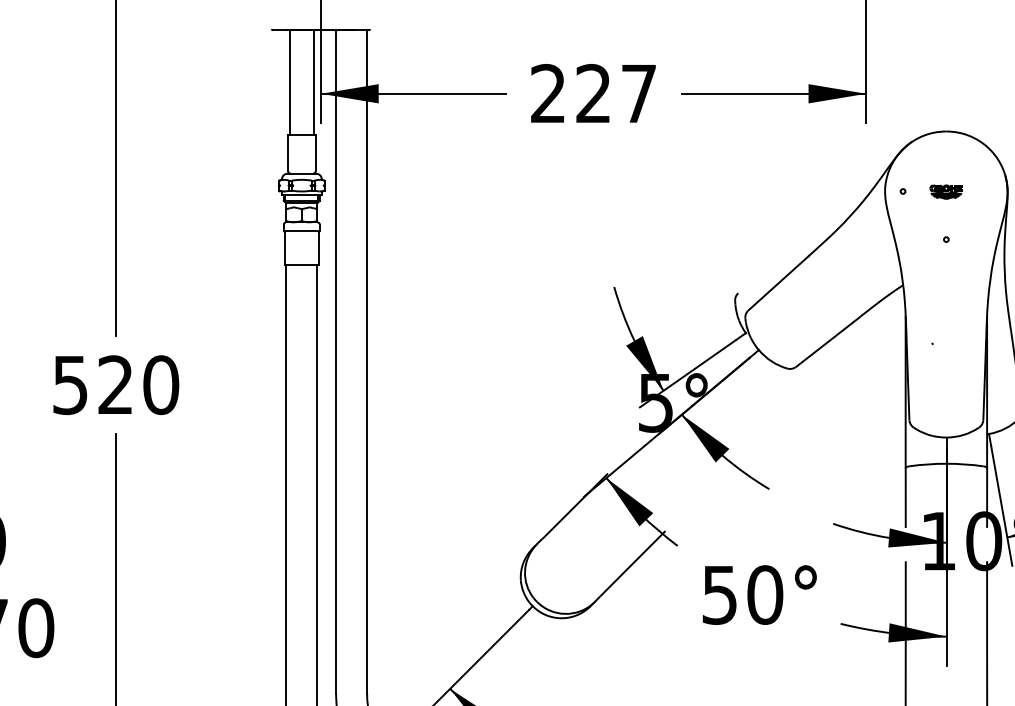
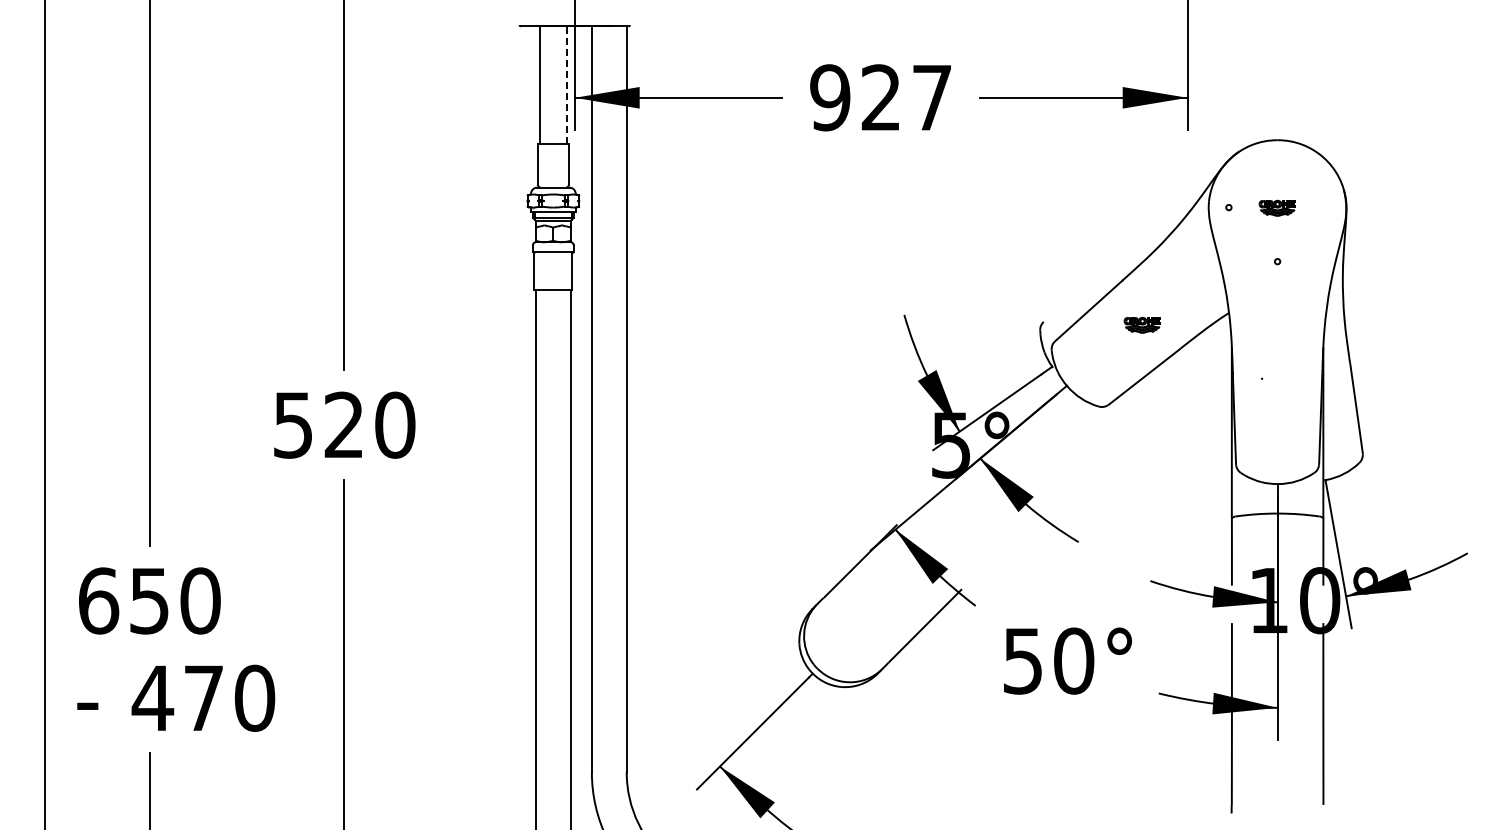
line: (313, 81) -> (566, 84), solid -> dashed
text: (548, 93) -> (830, 97), 227 -> 927
part: (825, 295) -> (1141, 324), added

